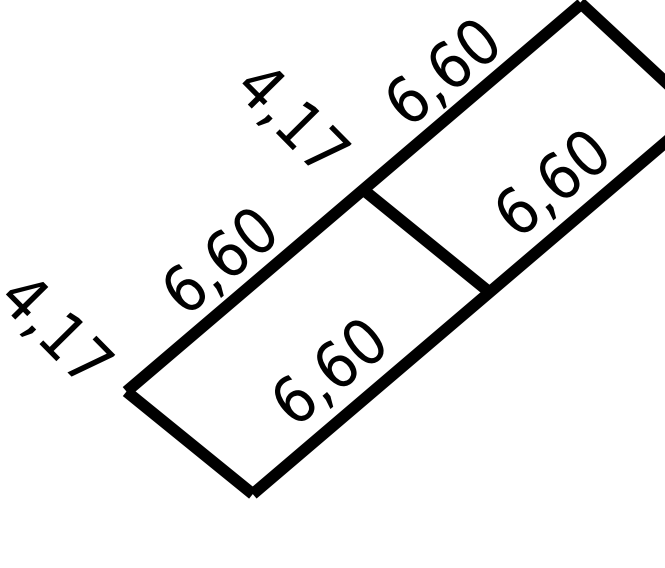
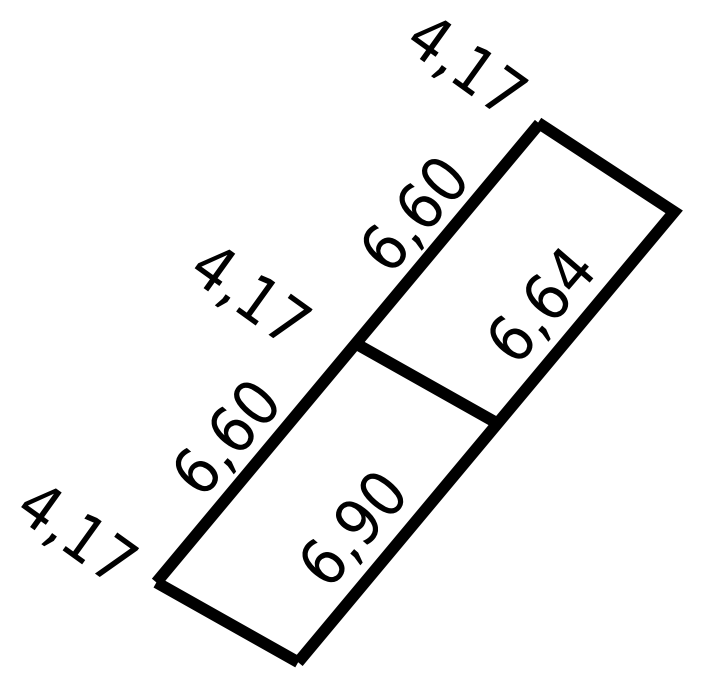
text: (296, 118) -> (253, 293), moved
text: (587, 151) -> (570, 268), 6,60 -> 6,64
text: (336, 364) -> (358, 520), 6,60 -> 6,90

